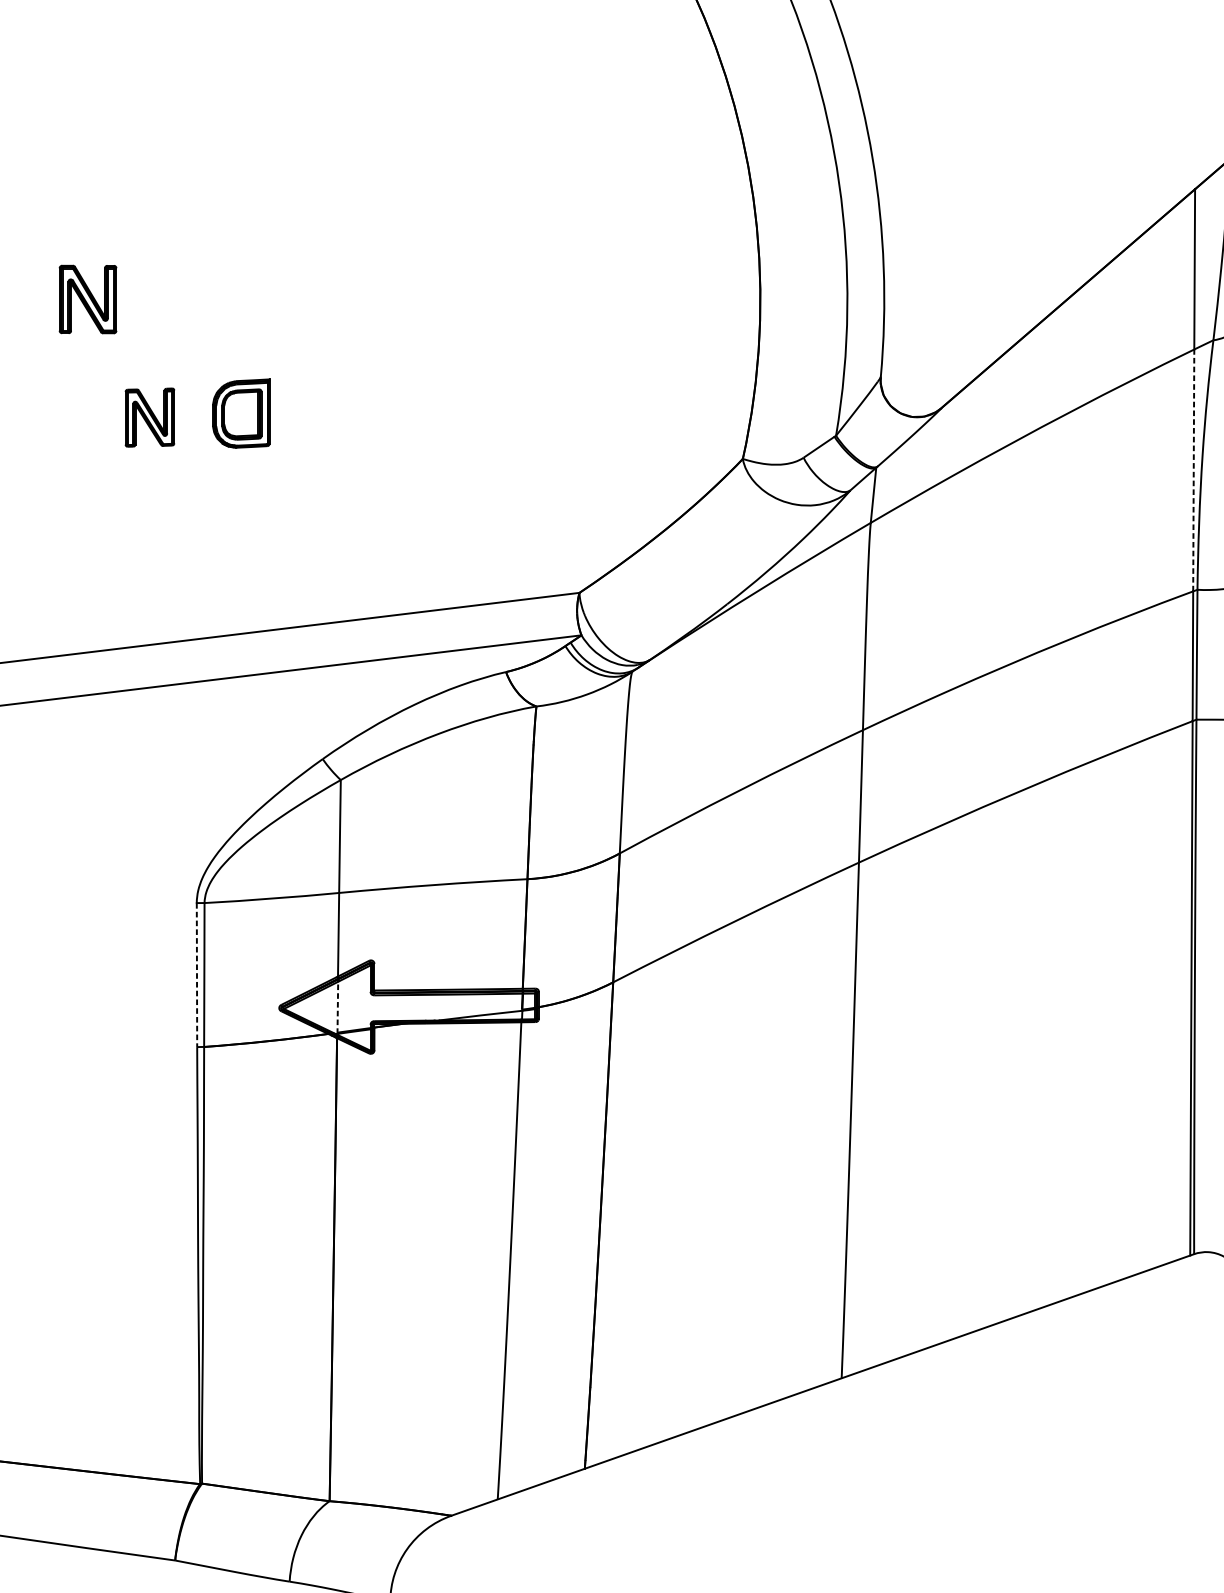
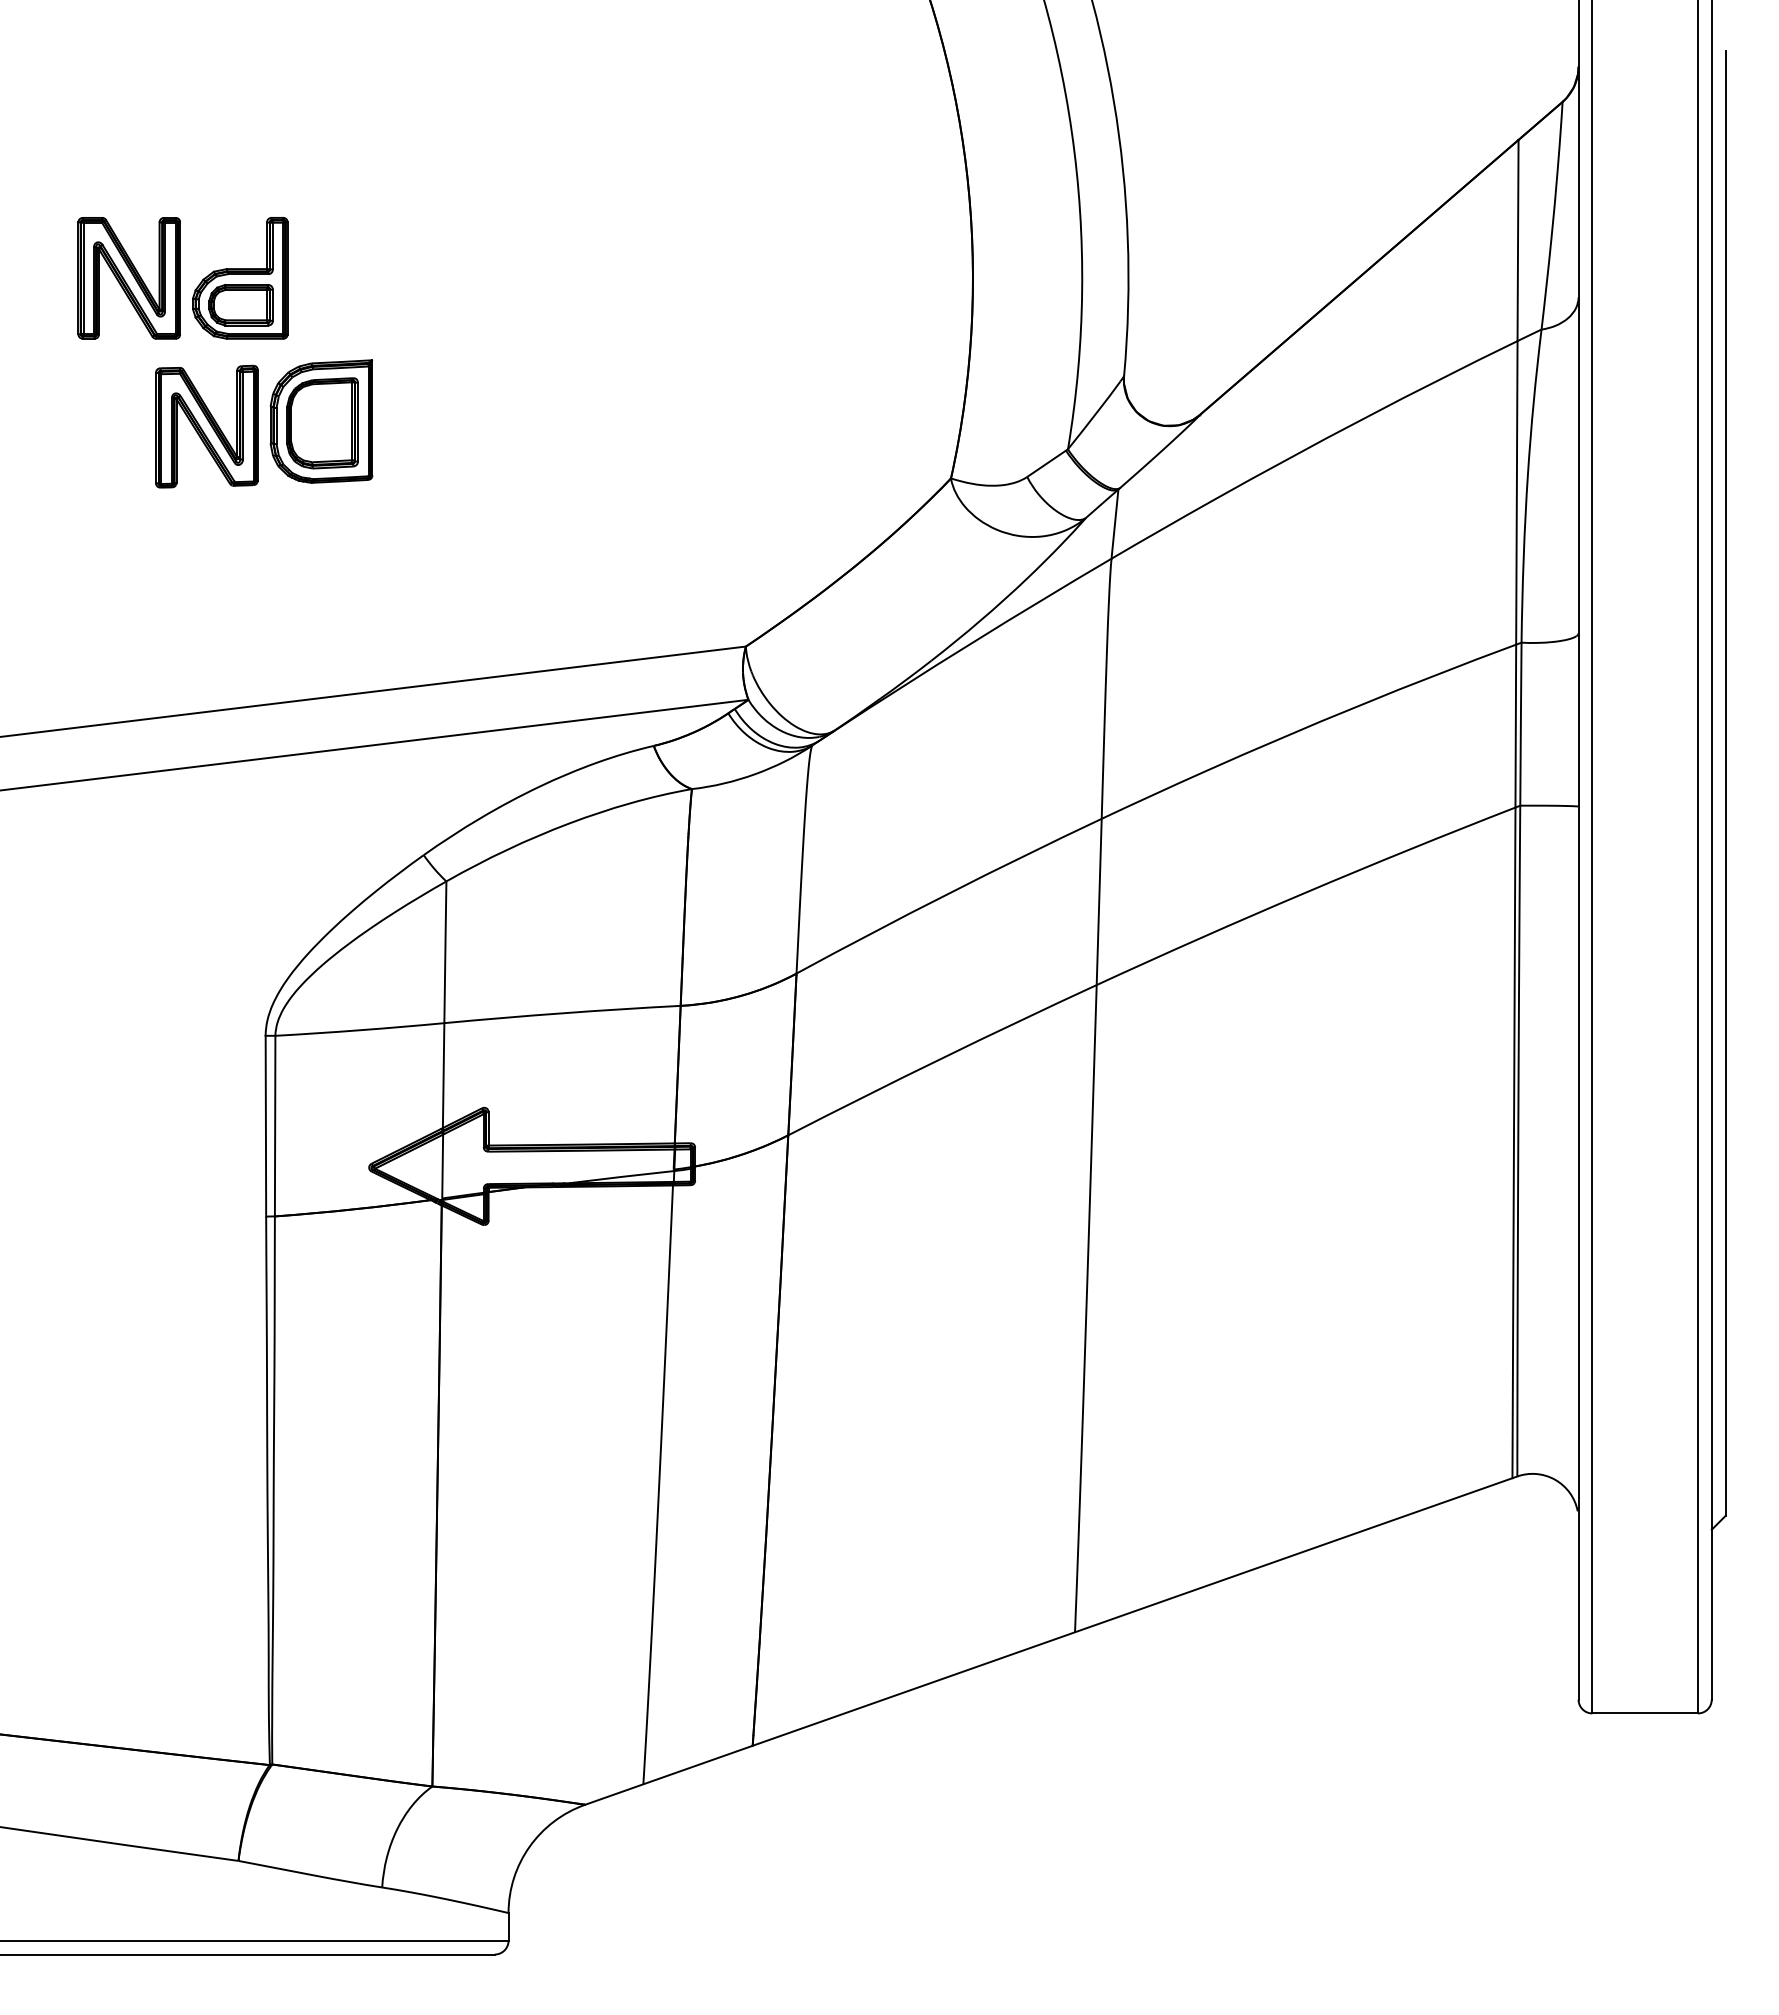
part: (87, 299) -> (128, 278), size x1.43
part: (176, 299) -> (240, 278), added
part: (241, 413) -> (321, 421), size x1.43
part: (149, 417) -> (206, 426), size x1.67
line: (1193, 470) -> (1516, 492), dashed -> solid
line: (196, 975) -> (265, 1126), dashed -> solid
line: (337, 1007) -> (442, 1167), dashed -> solid

